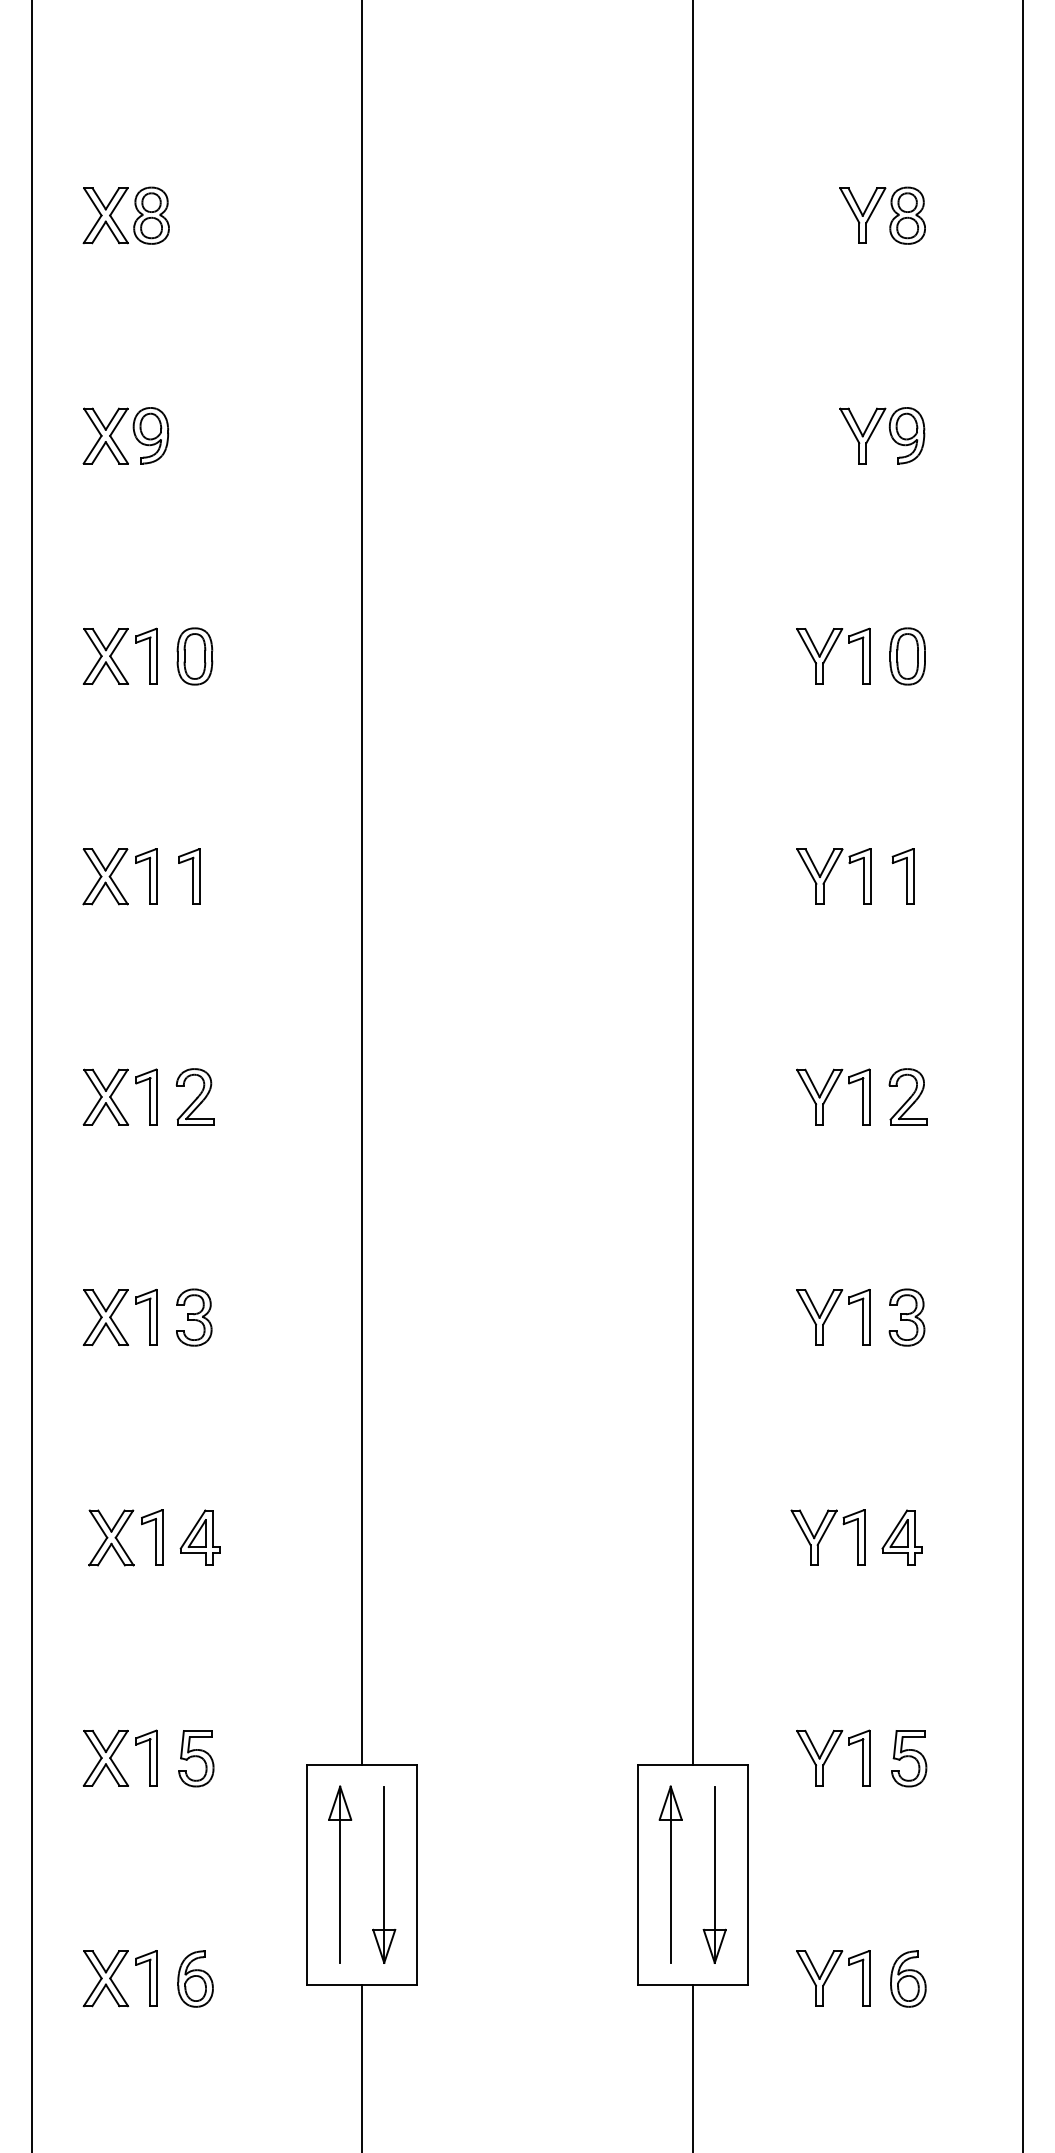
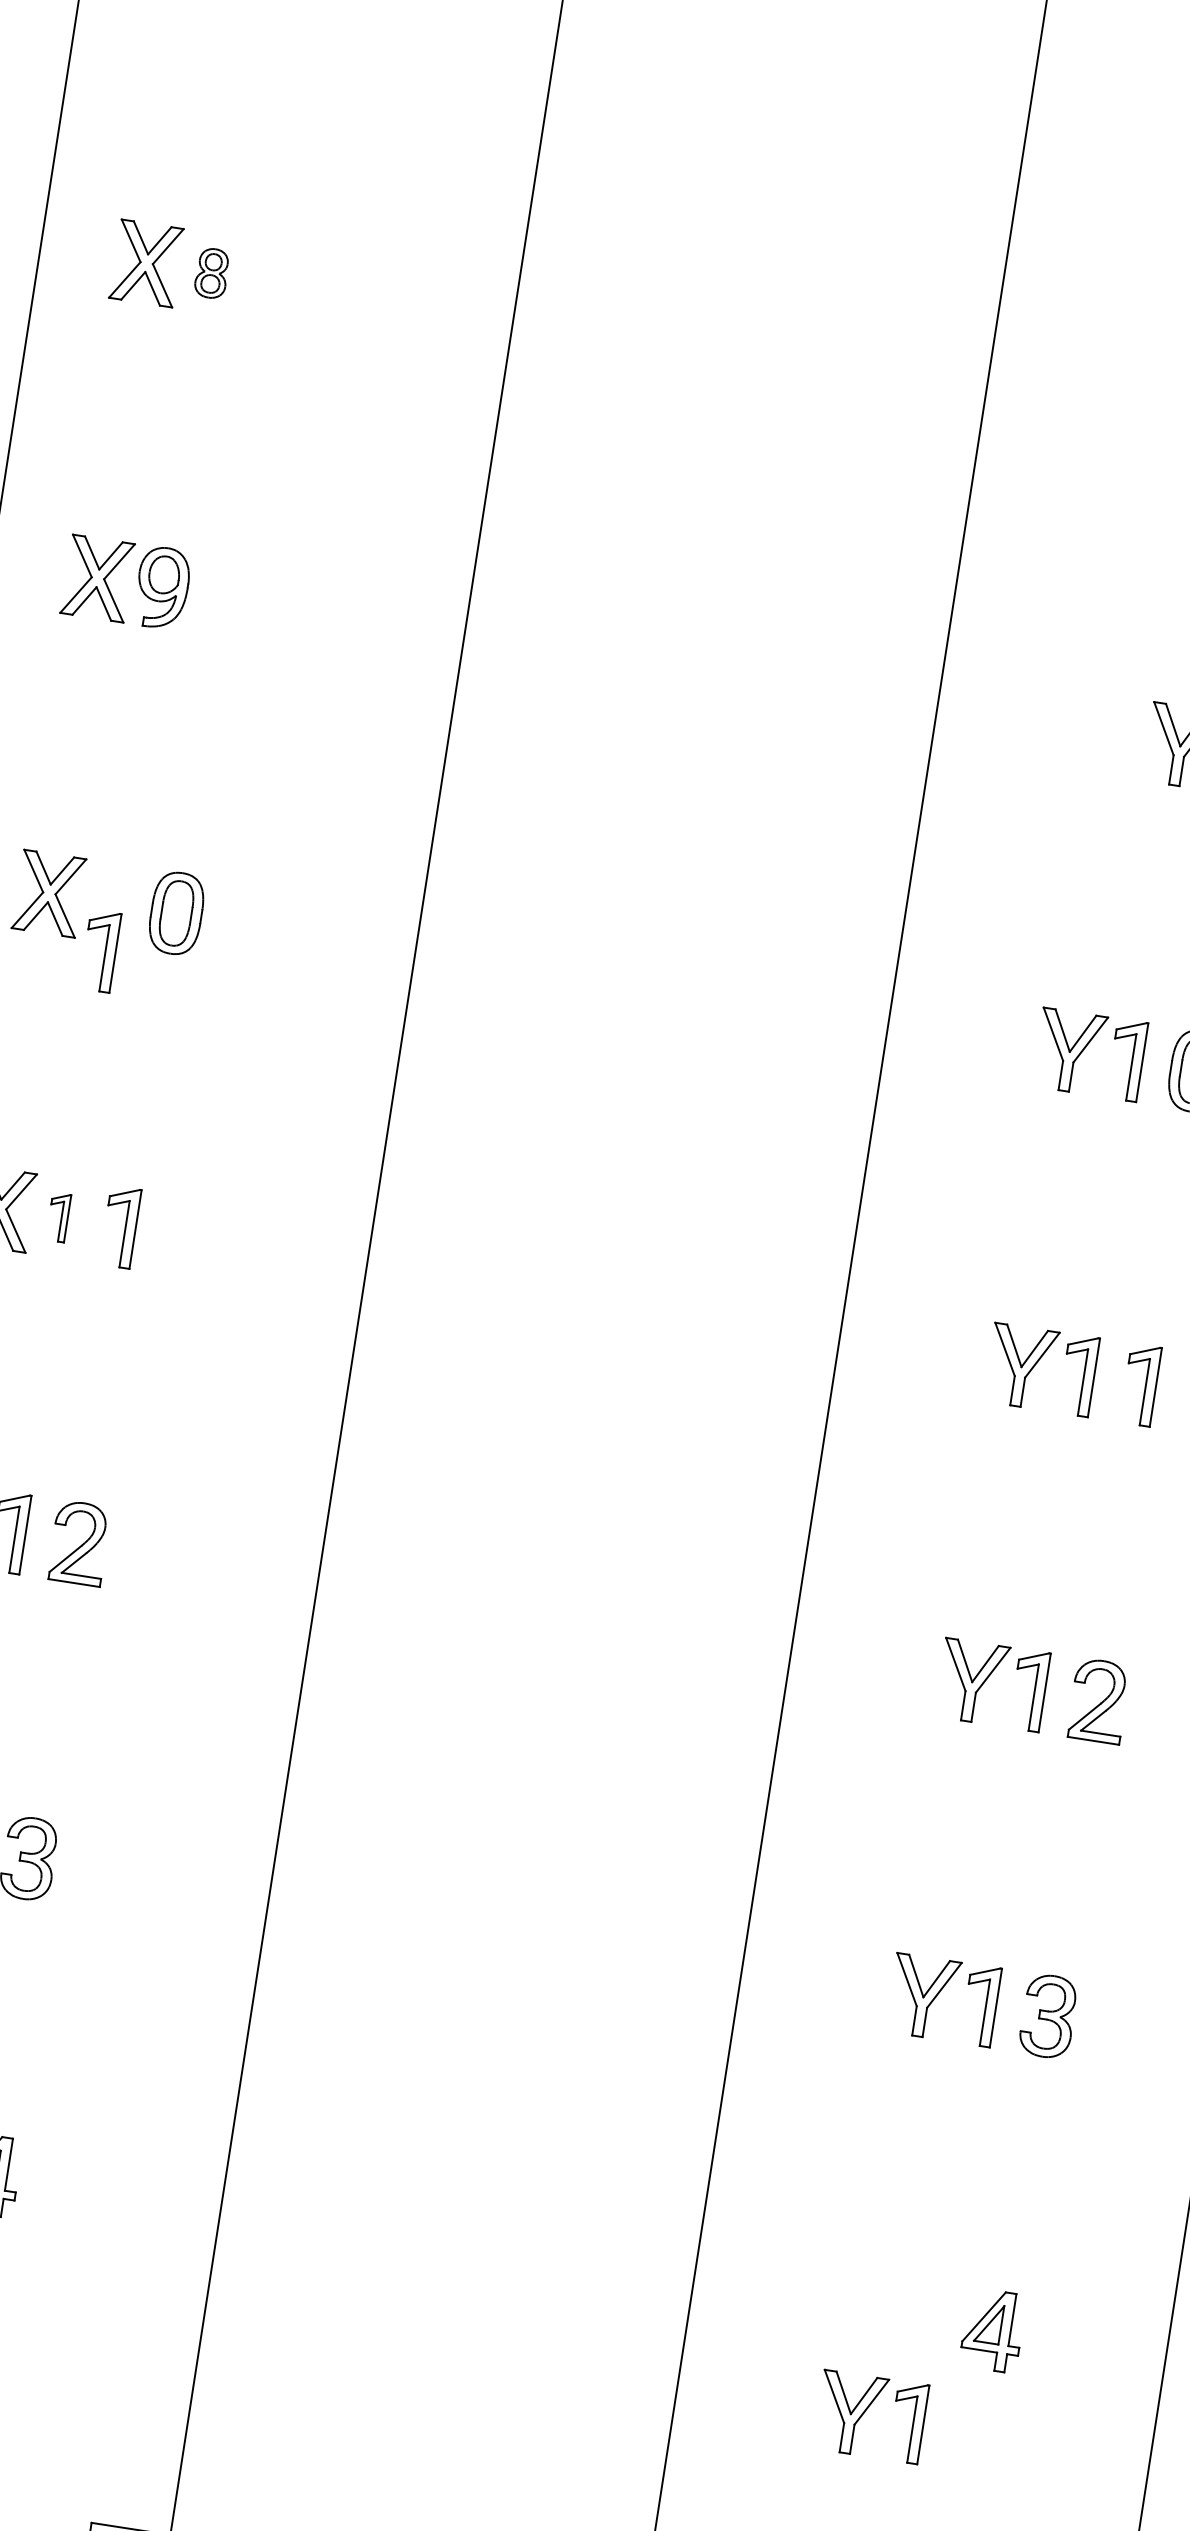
part: (151, 215) -> (212, 273), size x0.6
part: (146, 655) -> (99, 949), moved
part: (146, 876) -> (58, 1217), size x0.6
part: (827, 1537) -> (870, 2416), moved

